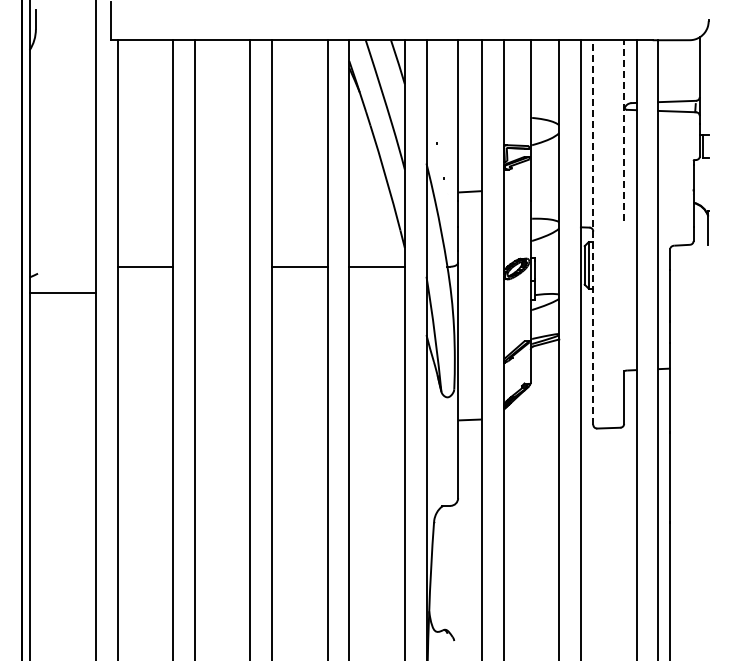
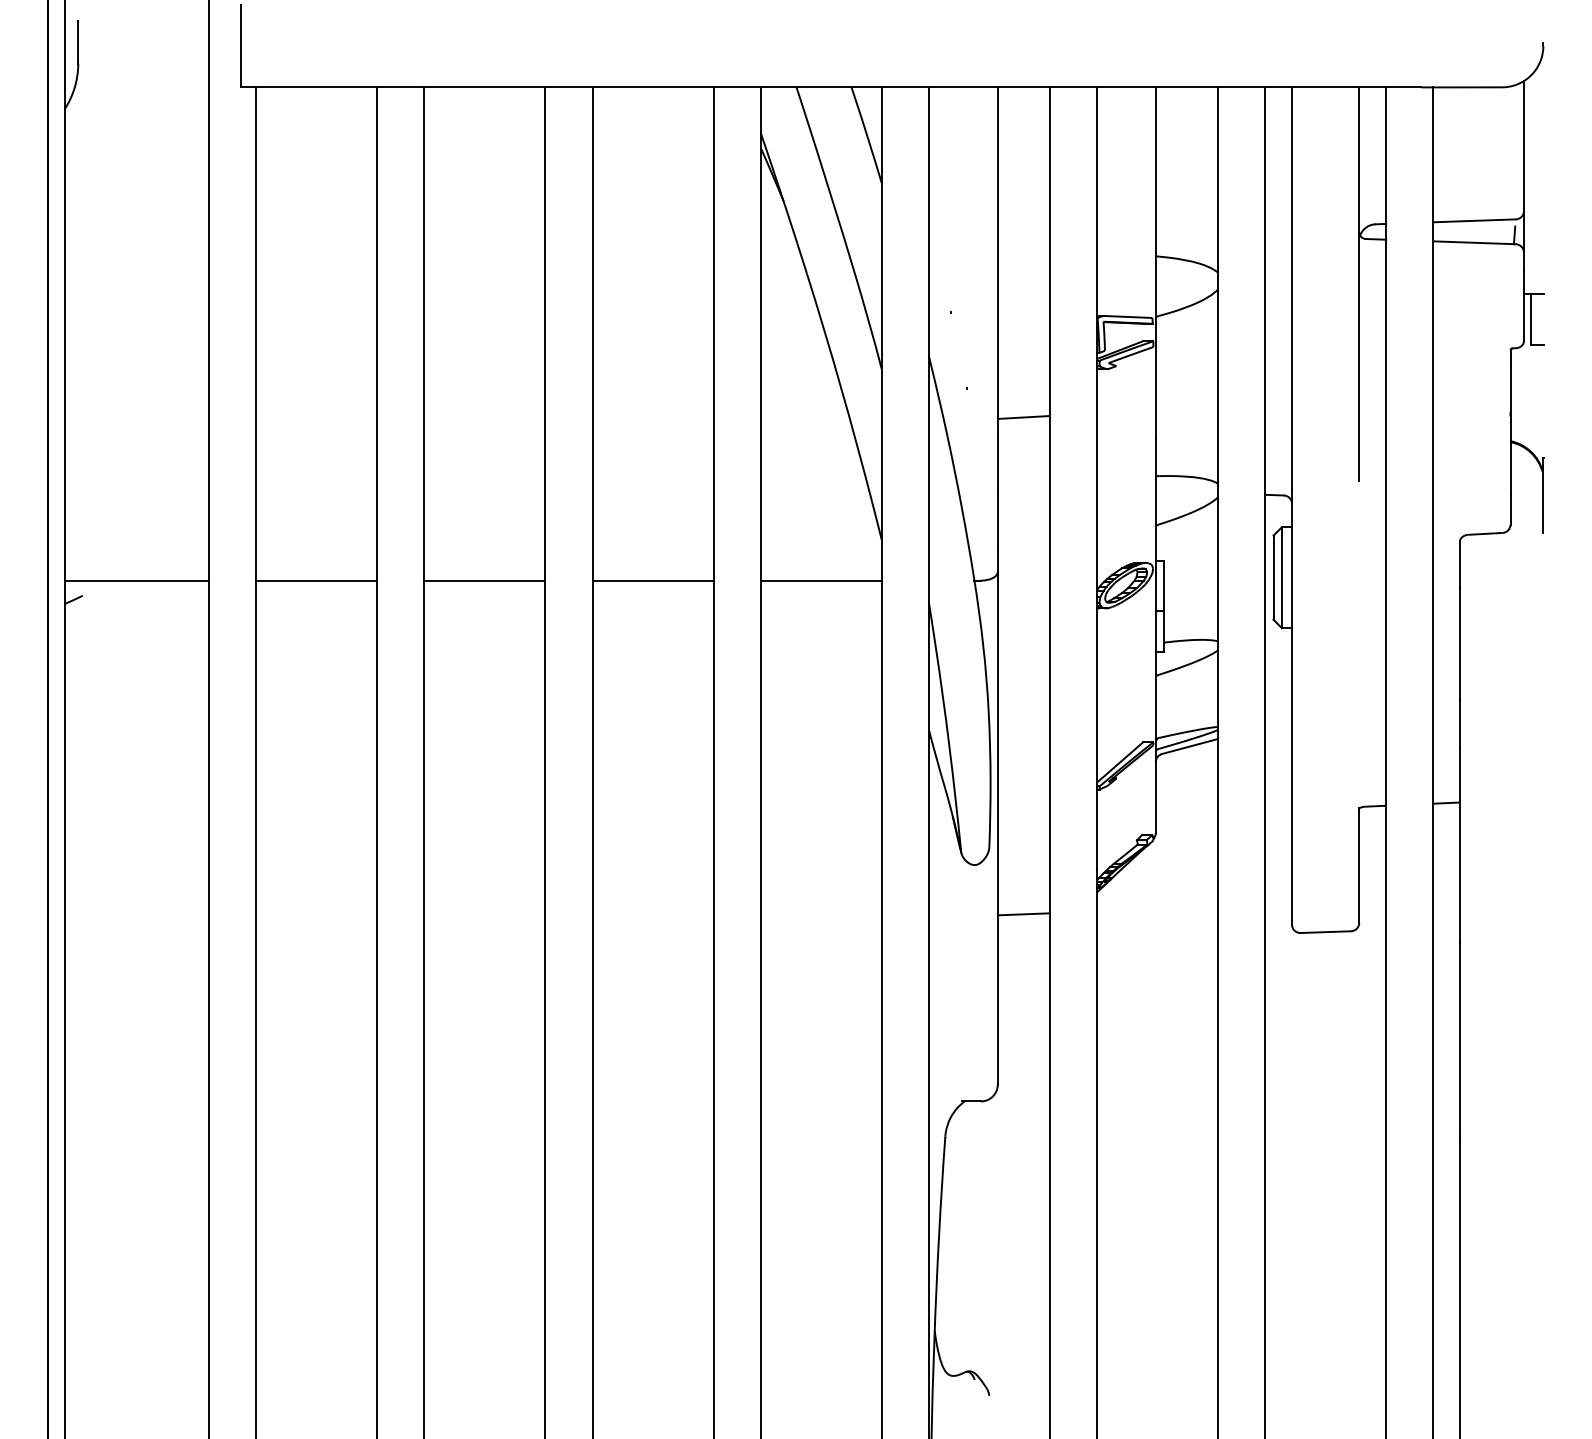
line: (624, 130) -> (1360, 283), dashed -> solid
line: (593, 231) -> (1292, 503), dashed -> solid
line: (222, 266) -> (484, 580), added
line: (62, 292) -> (136, 580), moved

